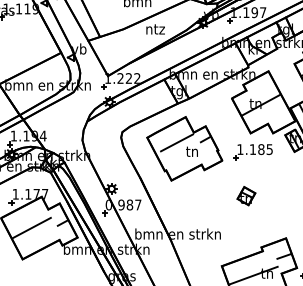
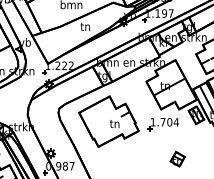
text: (155, 29) -> (85, 26), ntz -> tn
line: (177, 142) -> (103, 116), removed
text: (261, 149) -> (169, 122), 1.185 -> 1.704
part: (246, 196) -> (177, 159), moved

